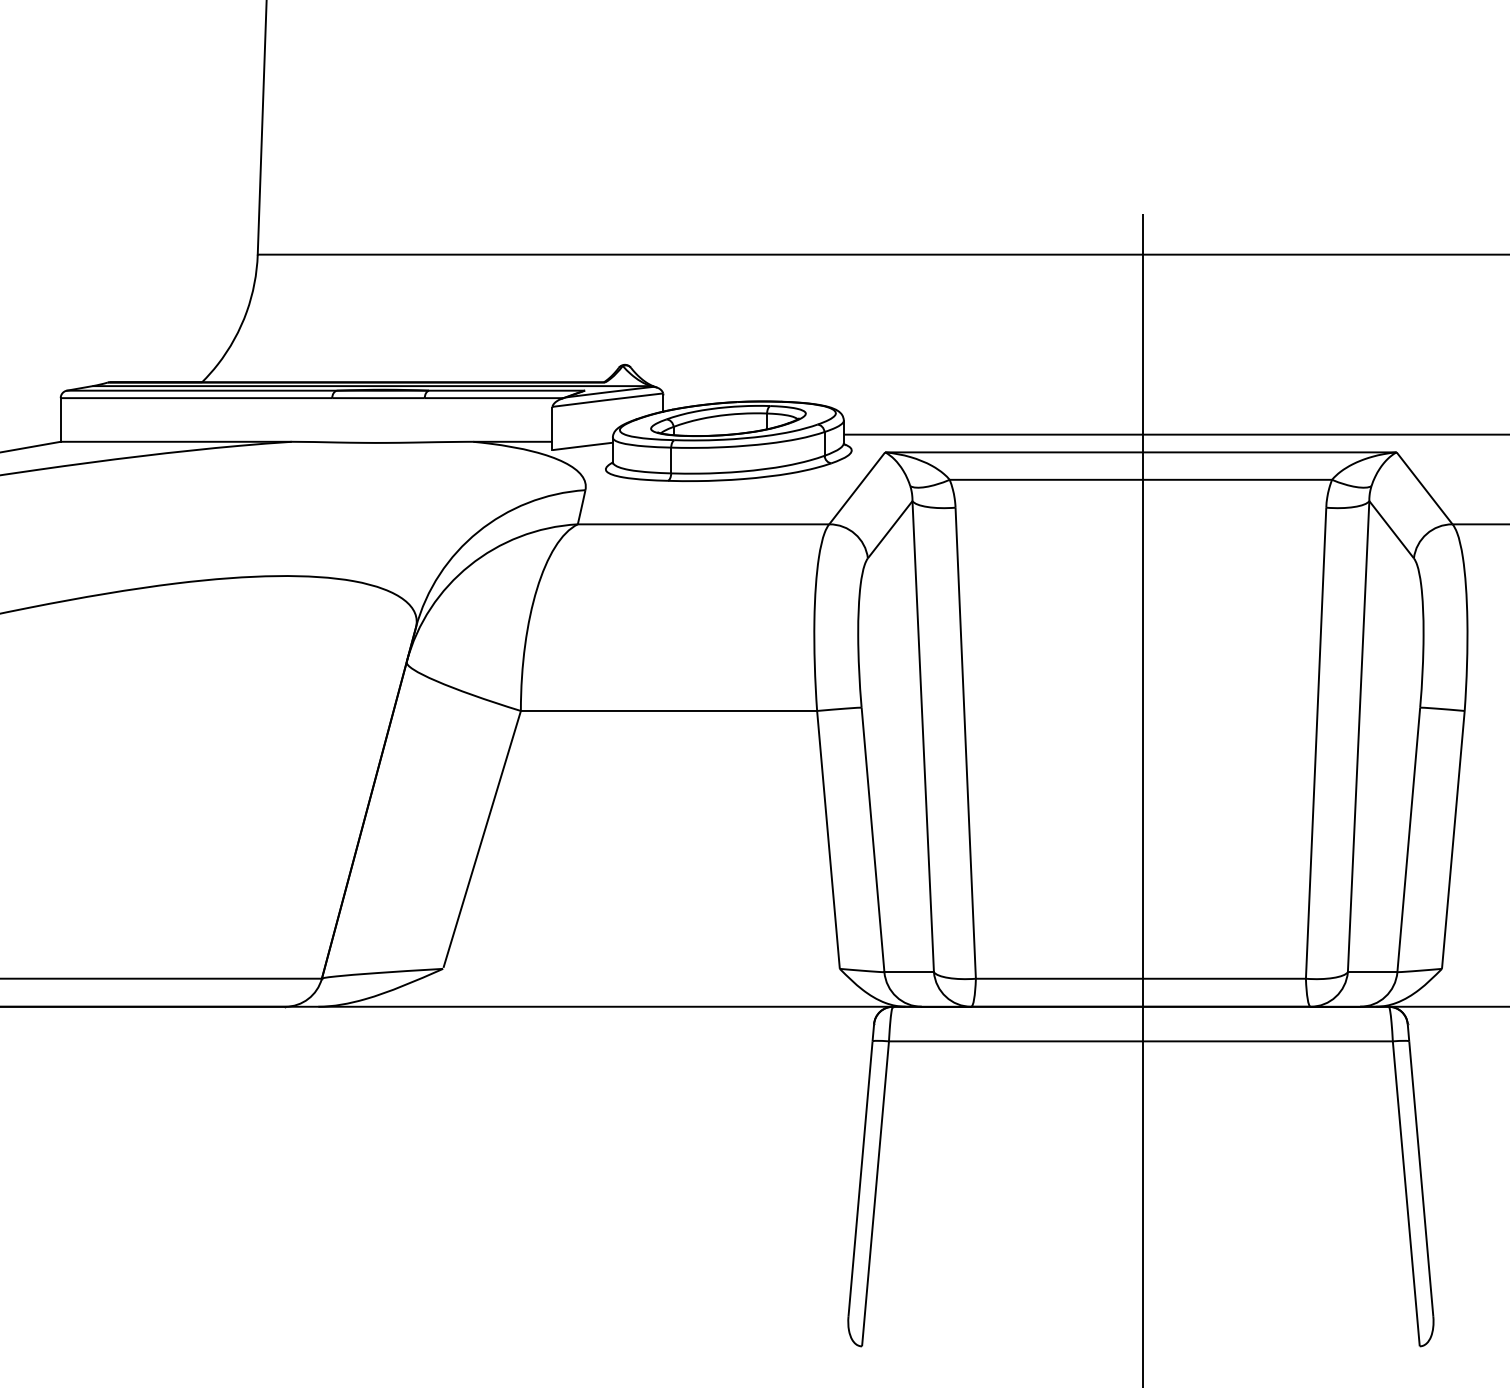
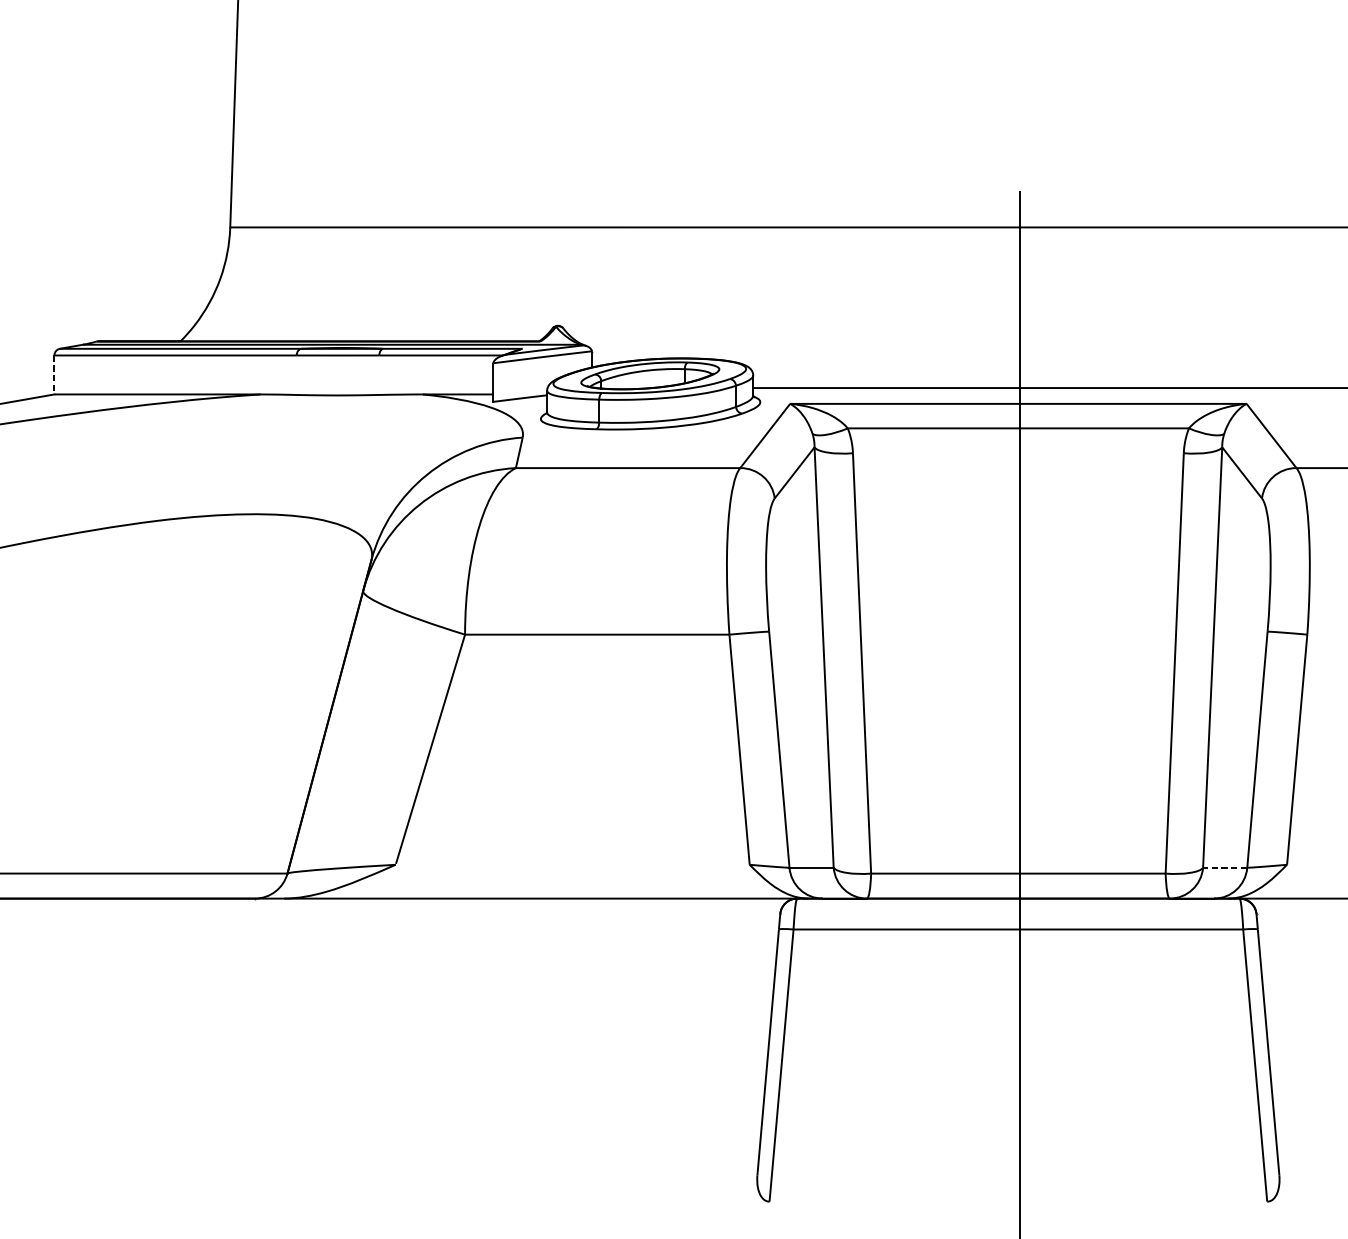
line: (60, 419) -> (54, 374), solid -> dashed
line: (1372, 972) -> (1225, 868), solid -> dashed

